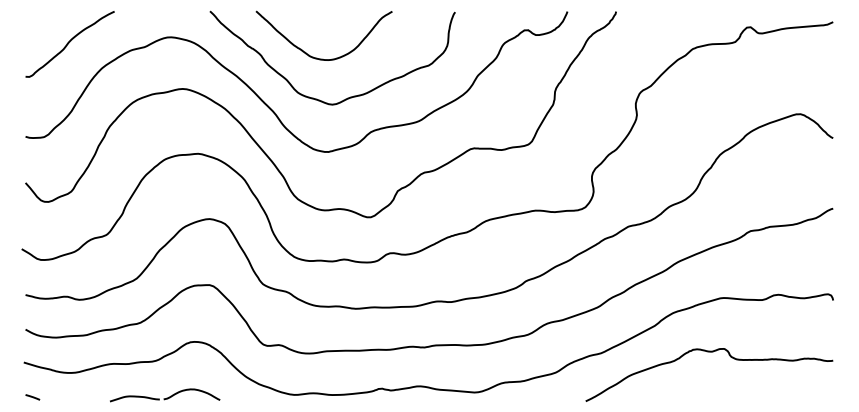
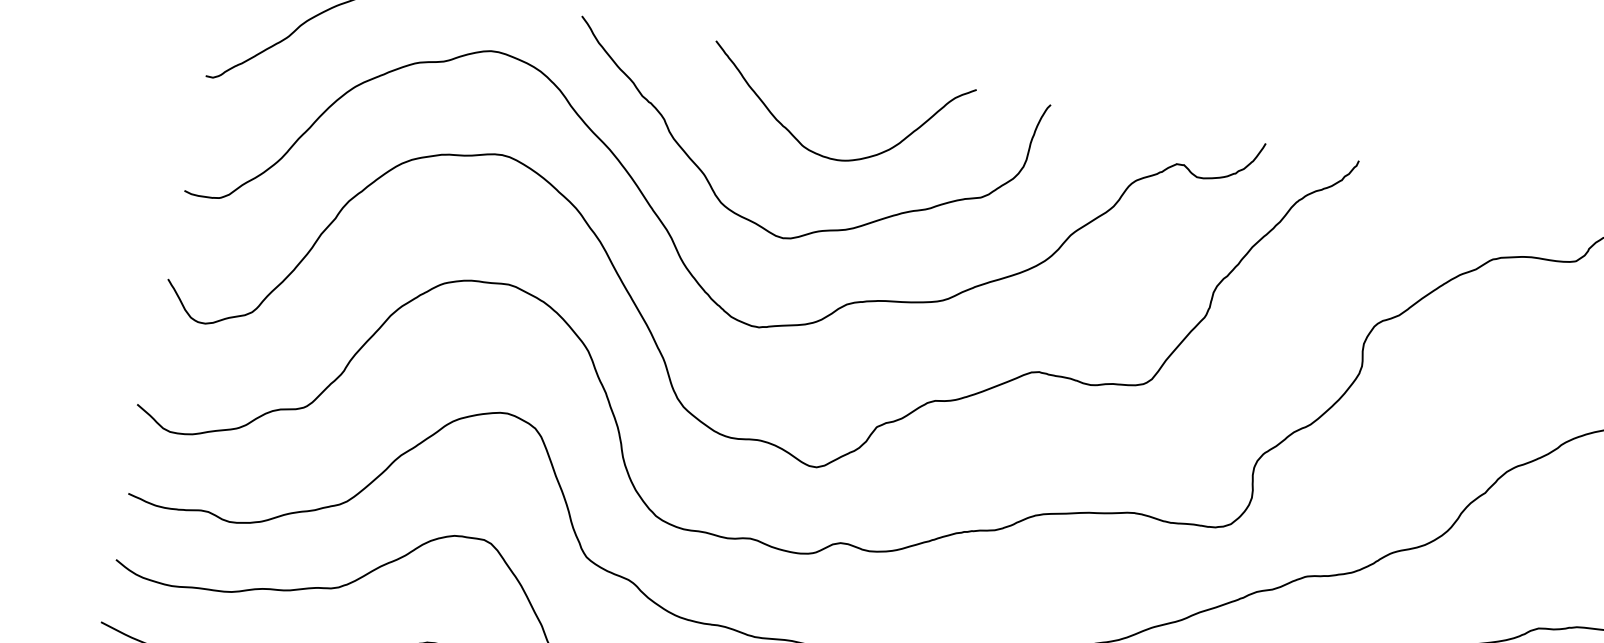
curve: (317, 57) -> (817, 151), moved

